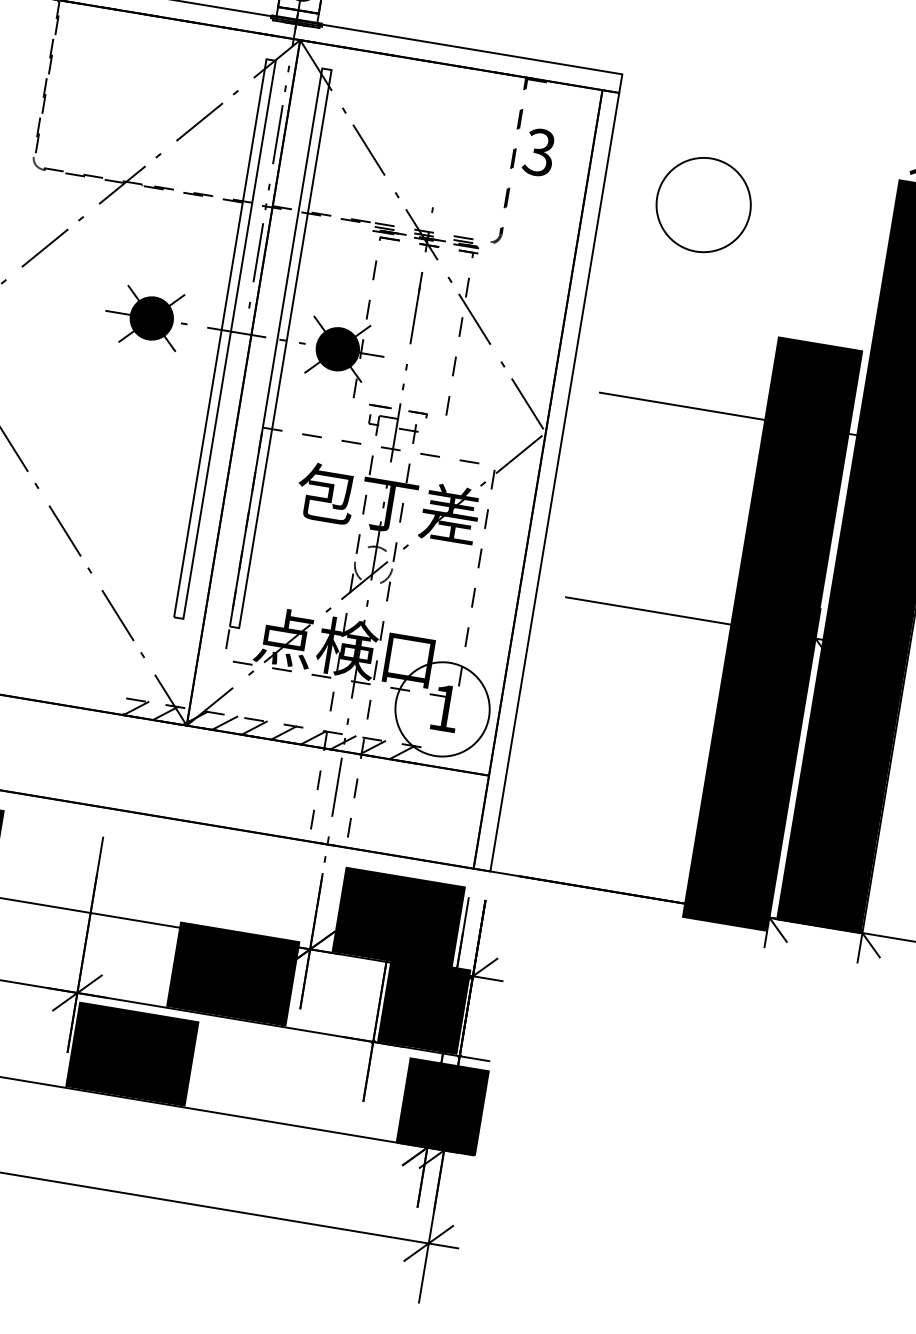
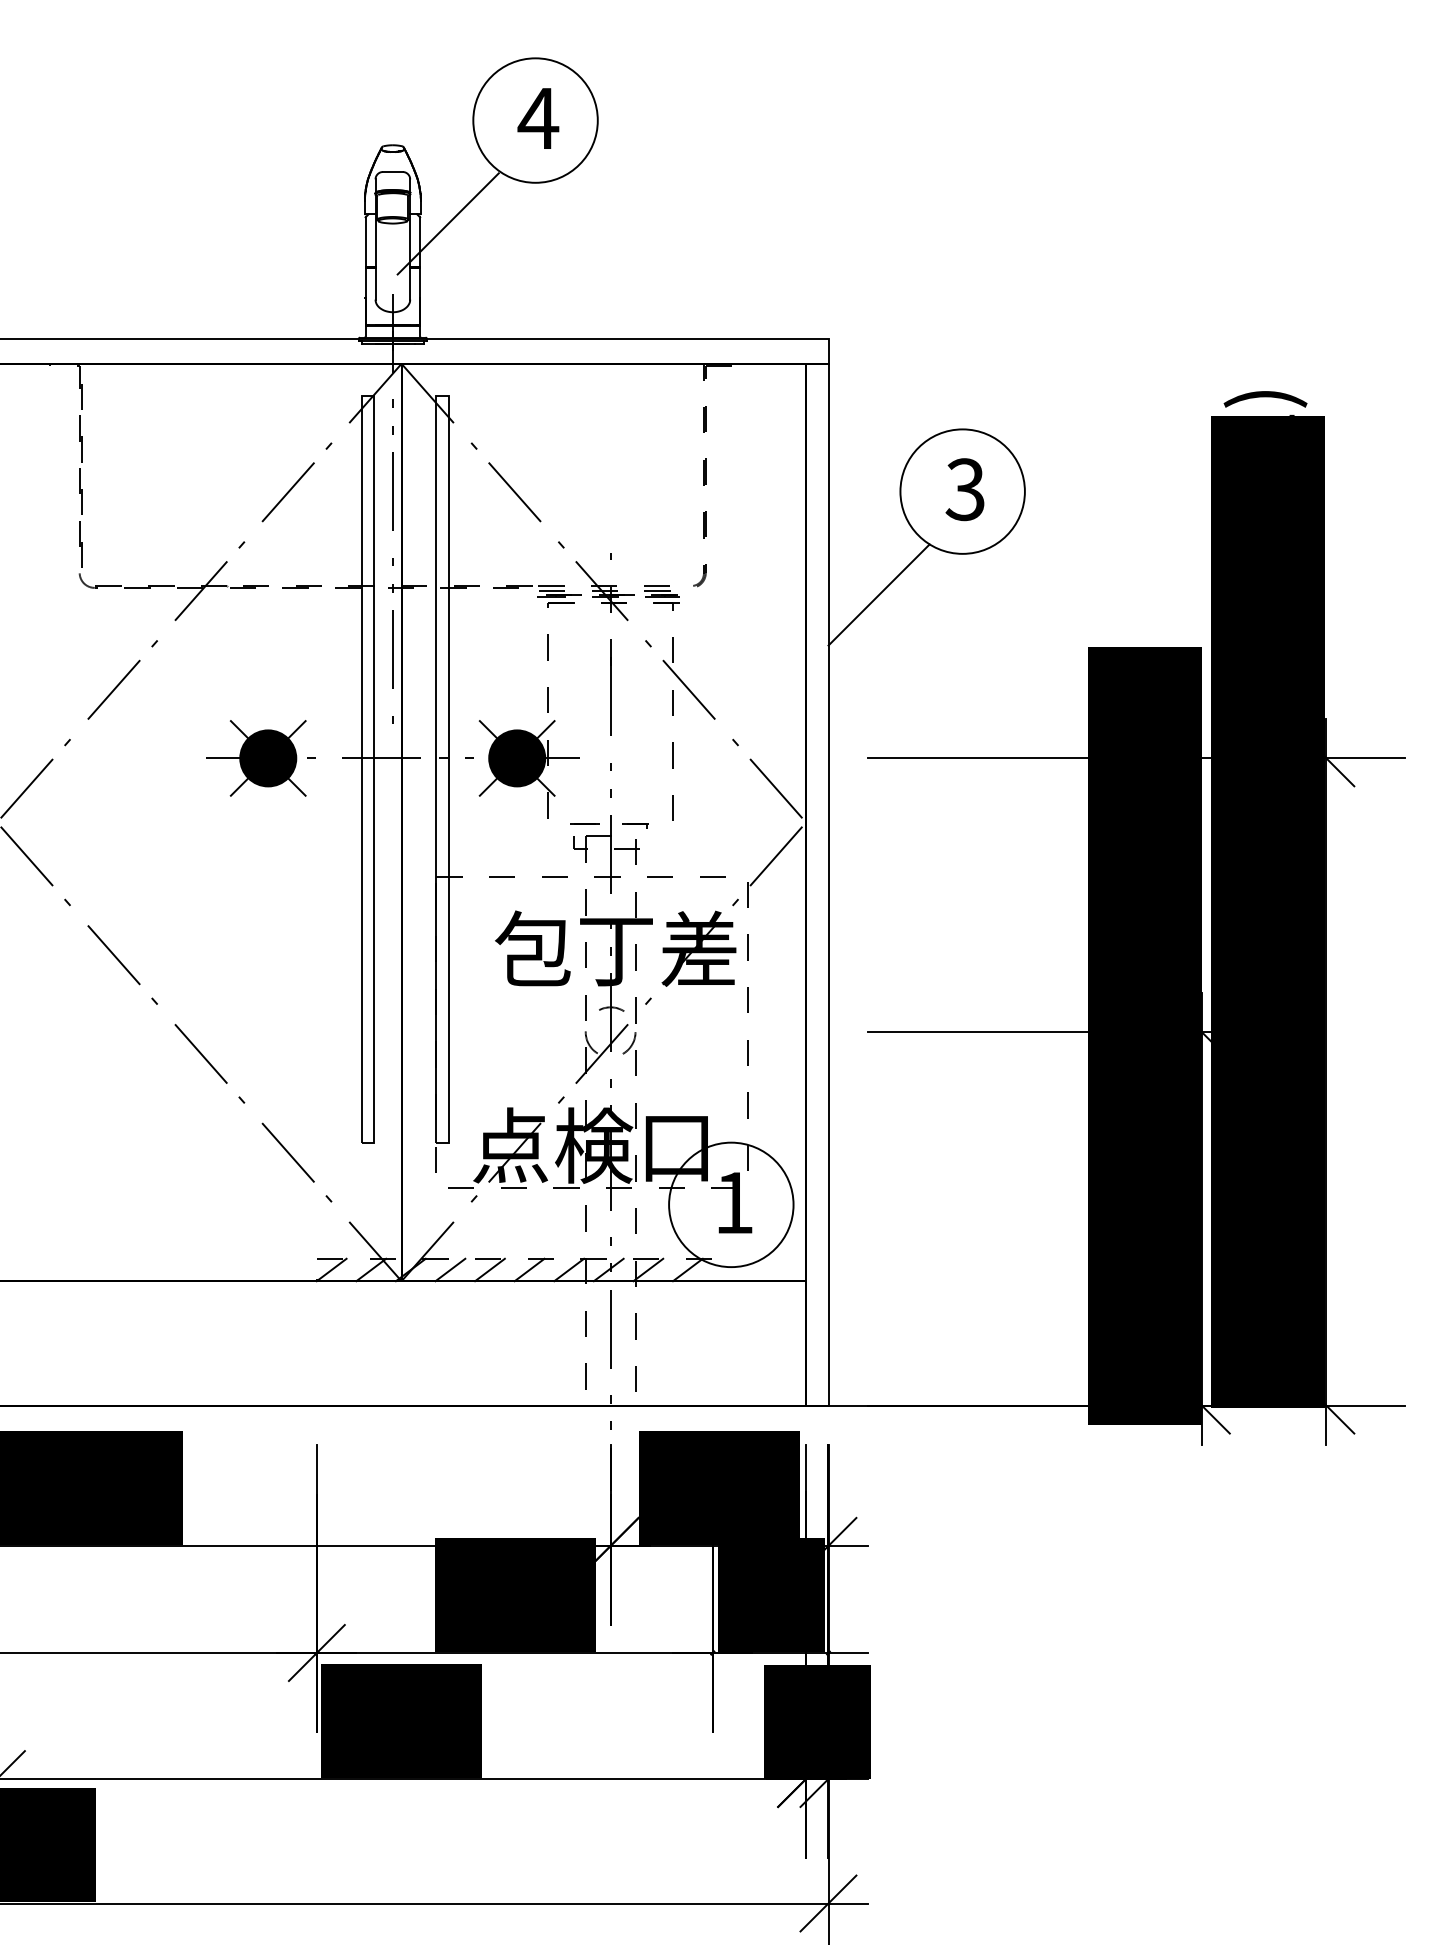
text: (538, 152) -> (964, 489), moved
line: (628, 271) -> (878, 594), added

